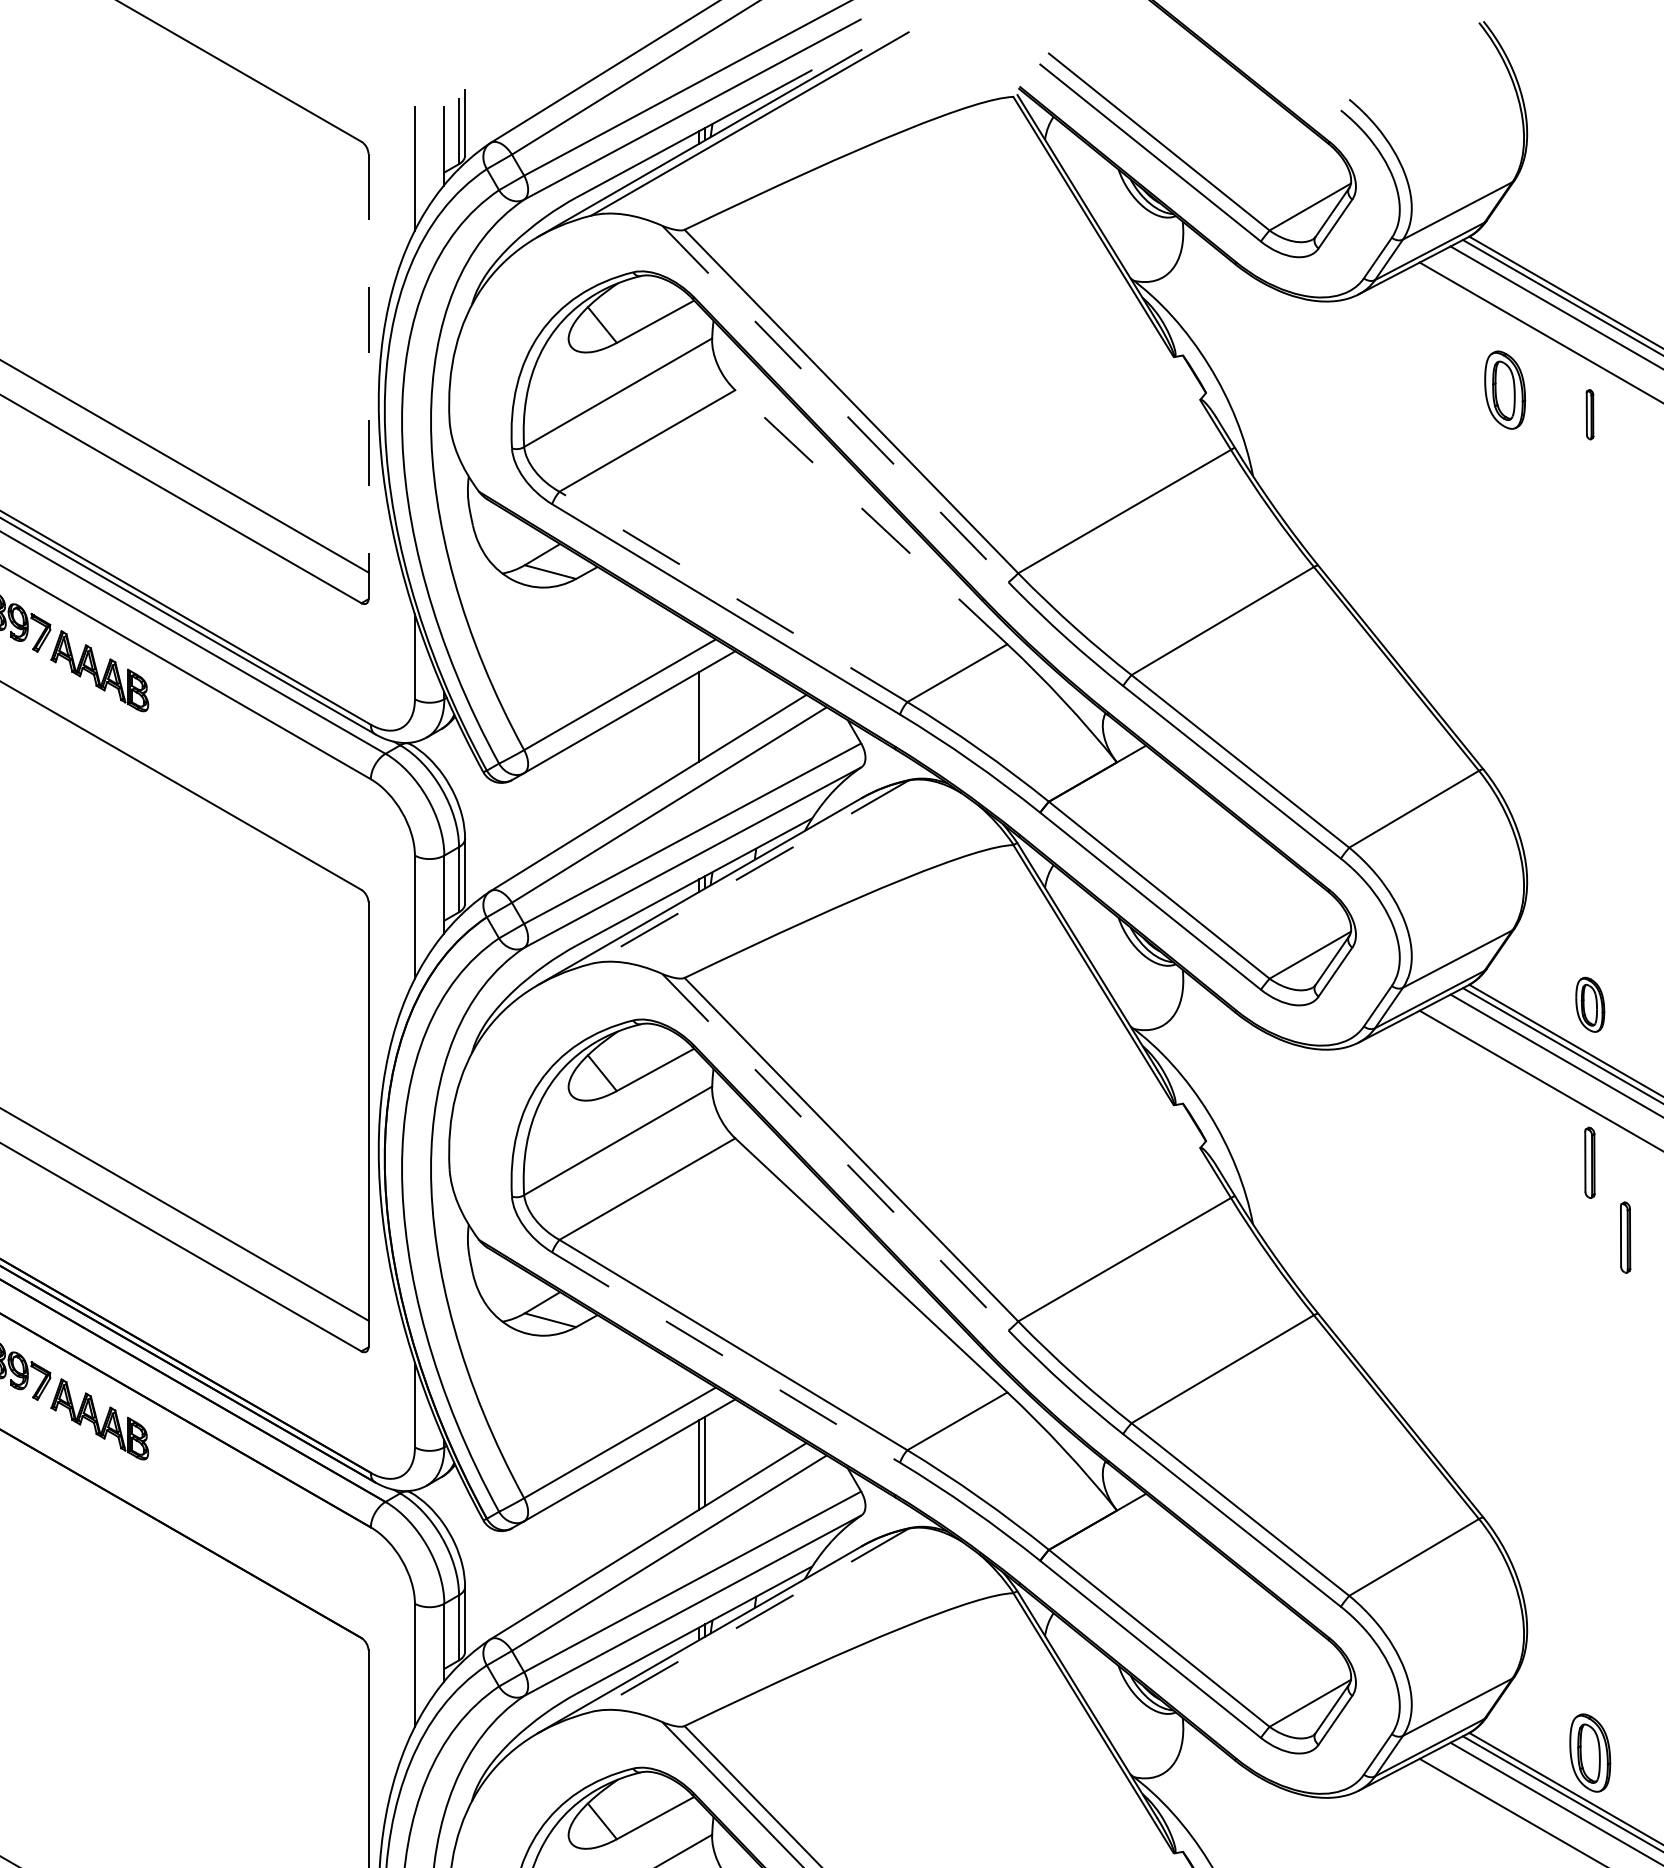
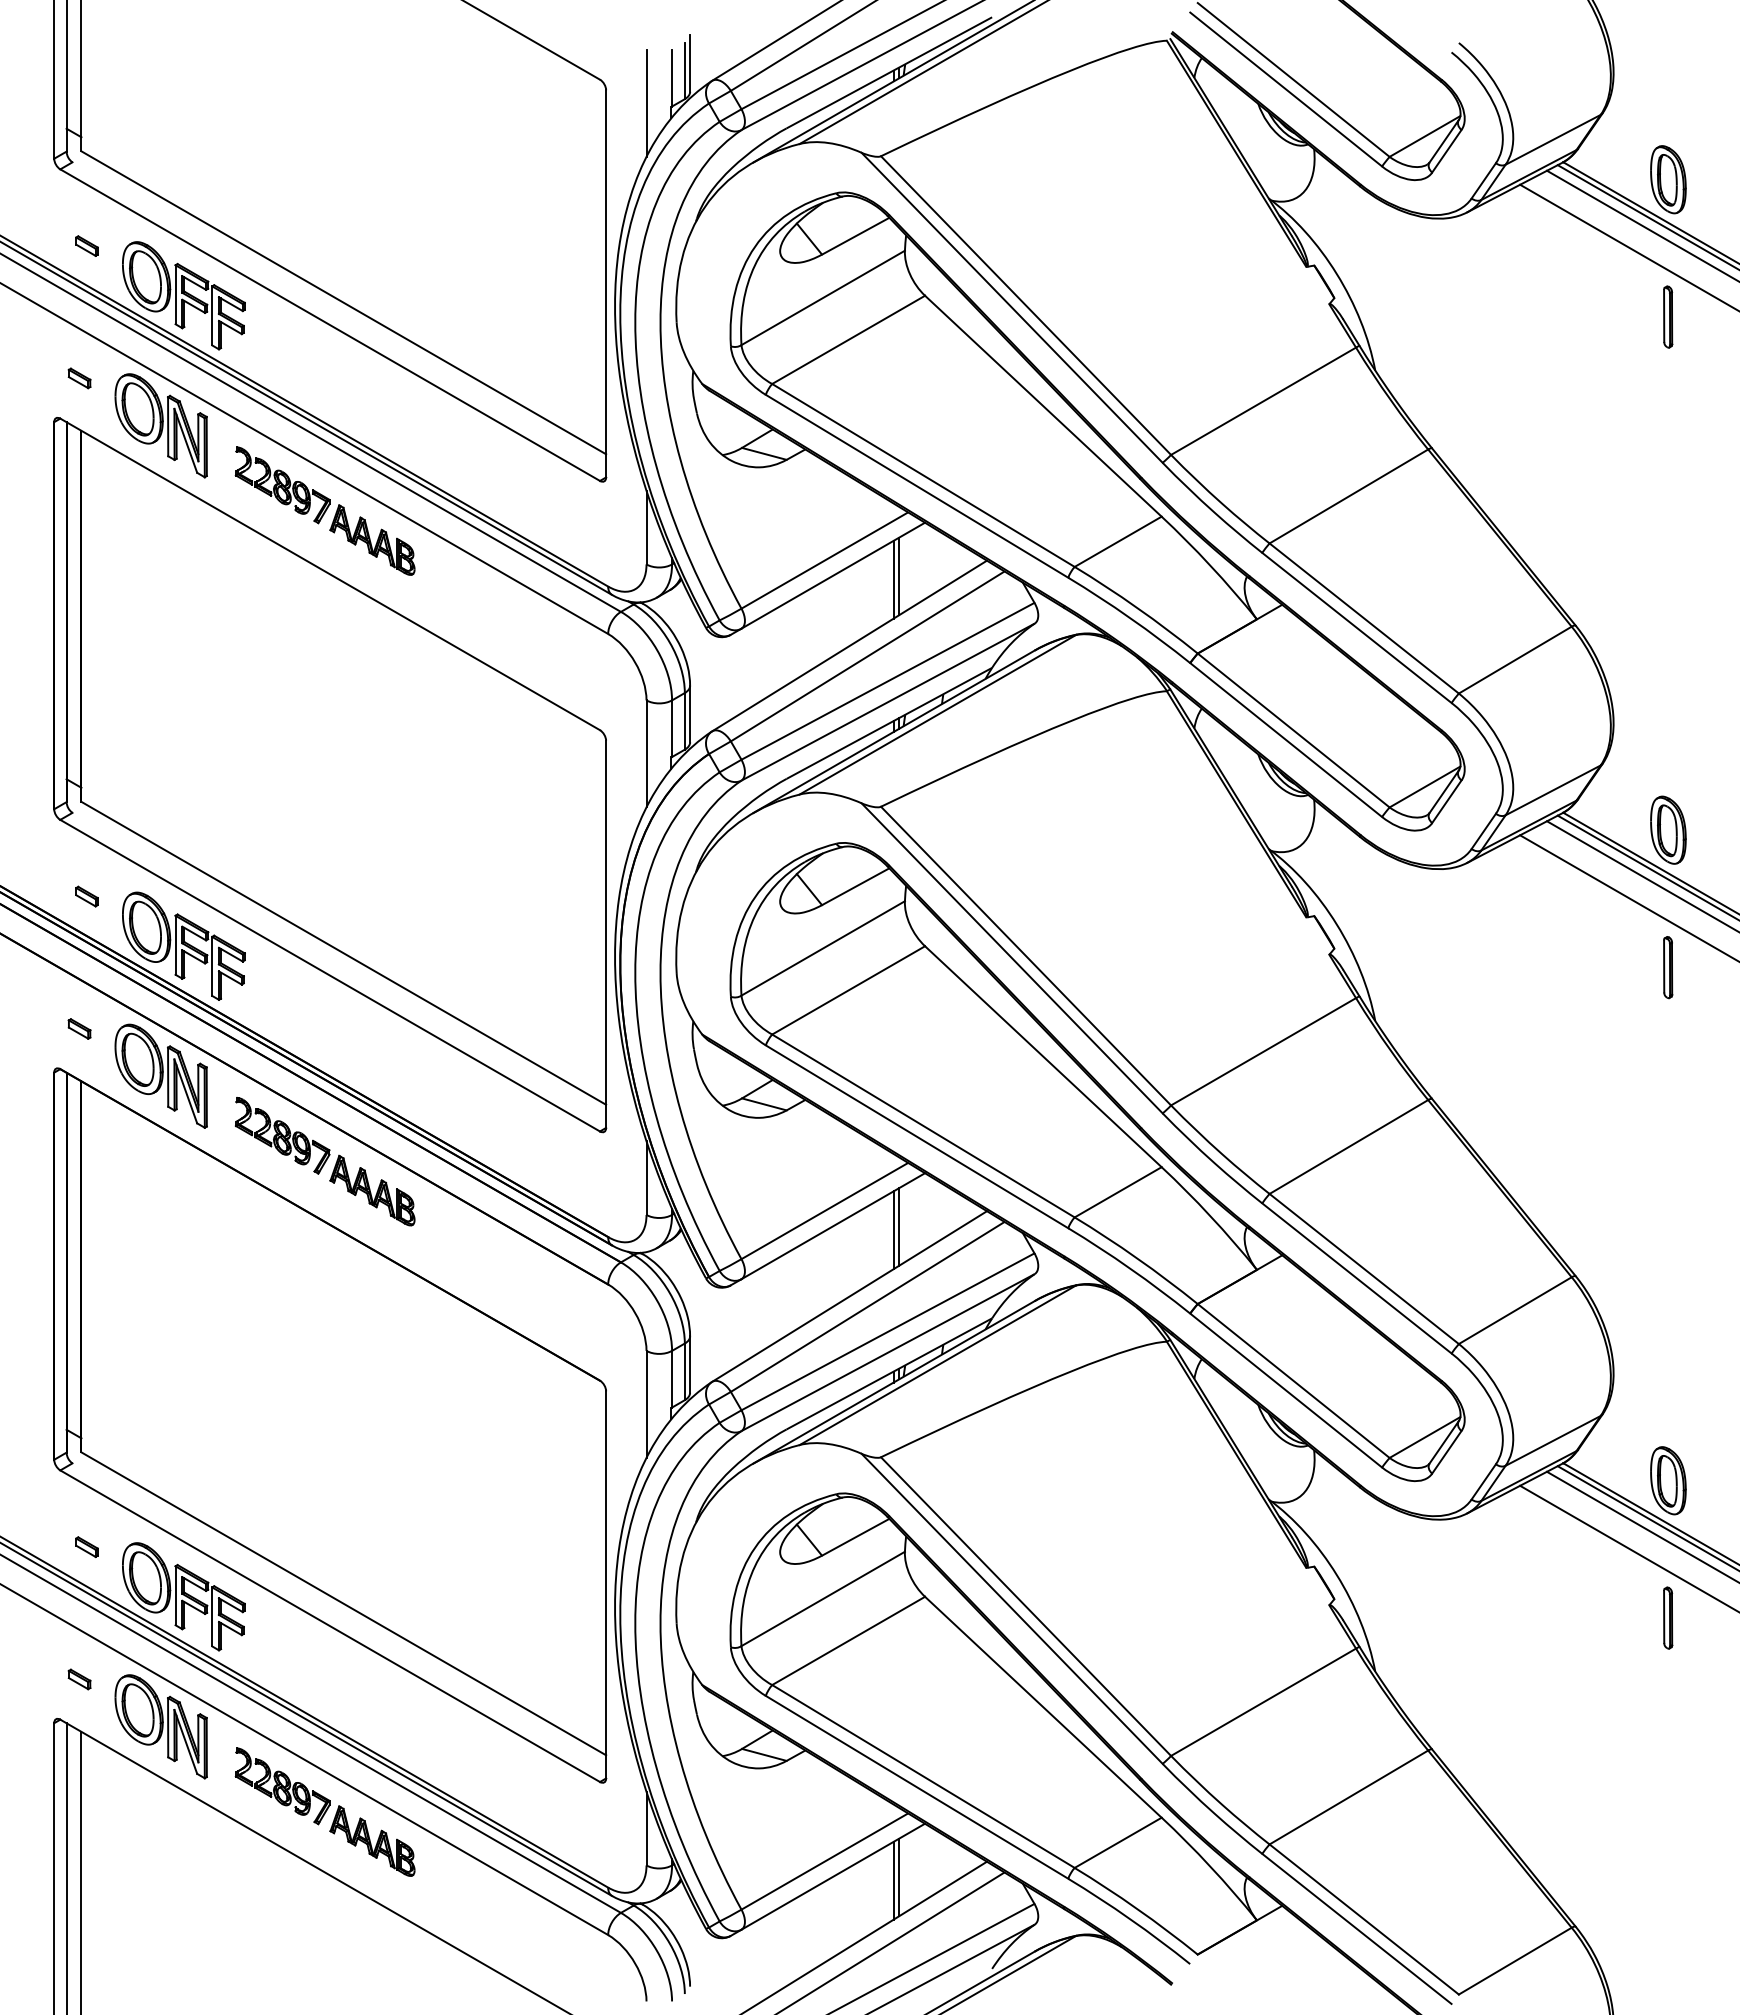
line: (368, 376) -> (606, 283), dashed -> solid
part: (1505, 389) -> (1668, 179), moved
line: (835, 404) -> (1012, 308), dashed -> solid
part: (1590, 414) -> (1668, 316), size x1.43
line: (871, 517) -> (1043, 406), dashed -> solid
line: (733, 596) -> (923, 475), dashed -> solid
line: (704, 713) -> (898, 576), added
line: (749, 872) -> (937, 715), dashed -> solid
part: (1590, 1004) -> (1668, 829), size x1.43
line: (835, 1152) -> (1012, 958), dashed -> solid
part: (1625, 1237) -> (1699, 1032), removed
line: (726, 1357) -> (917, 1136), dashed -> solid
line: (749, 1620) -> (937, 1365), dashed -> solid

